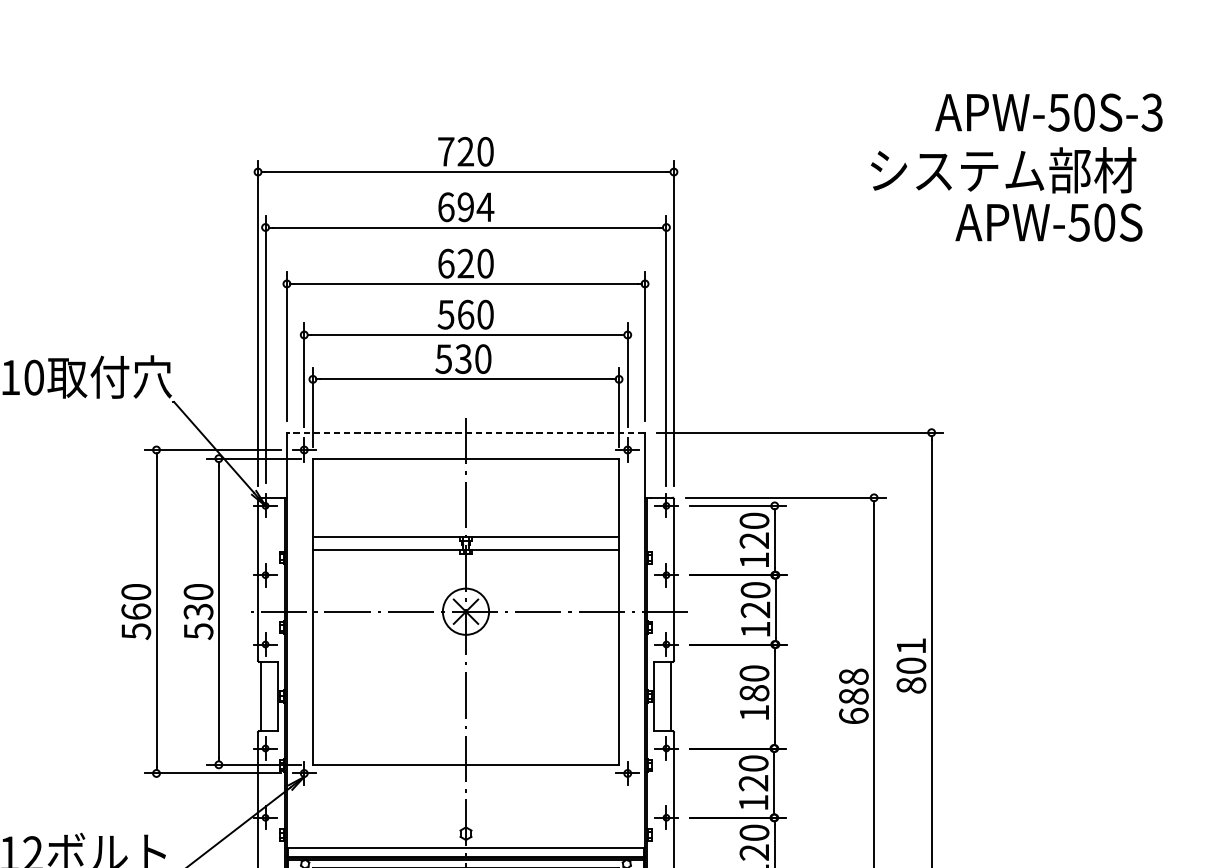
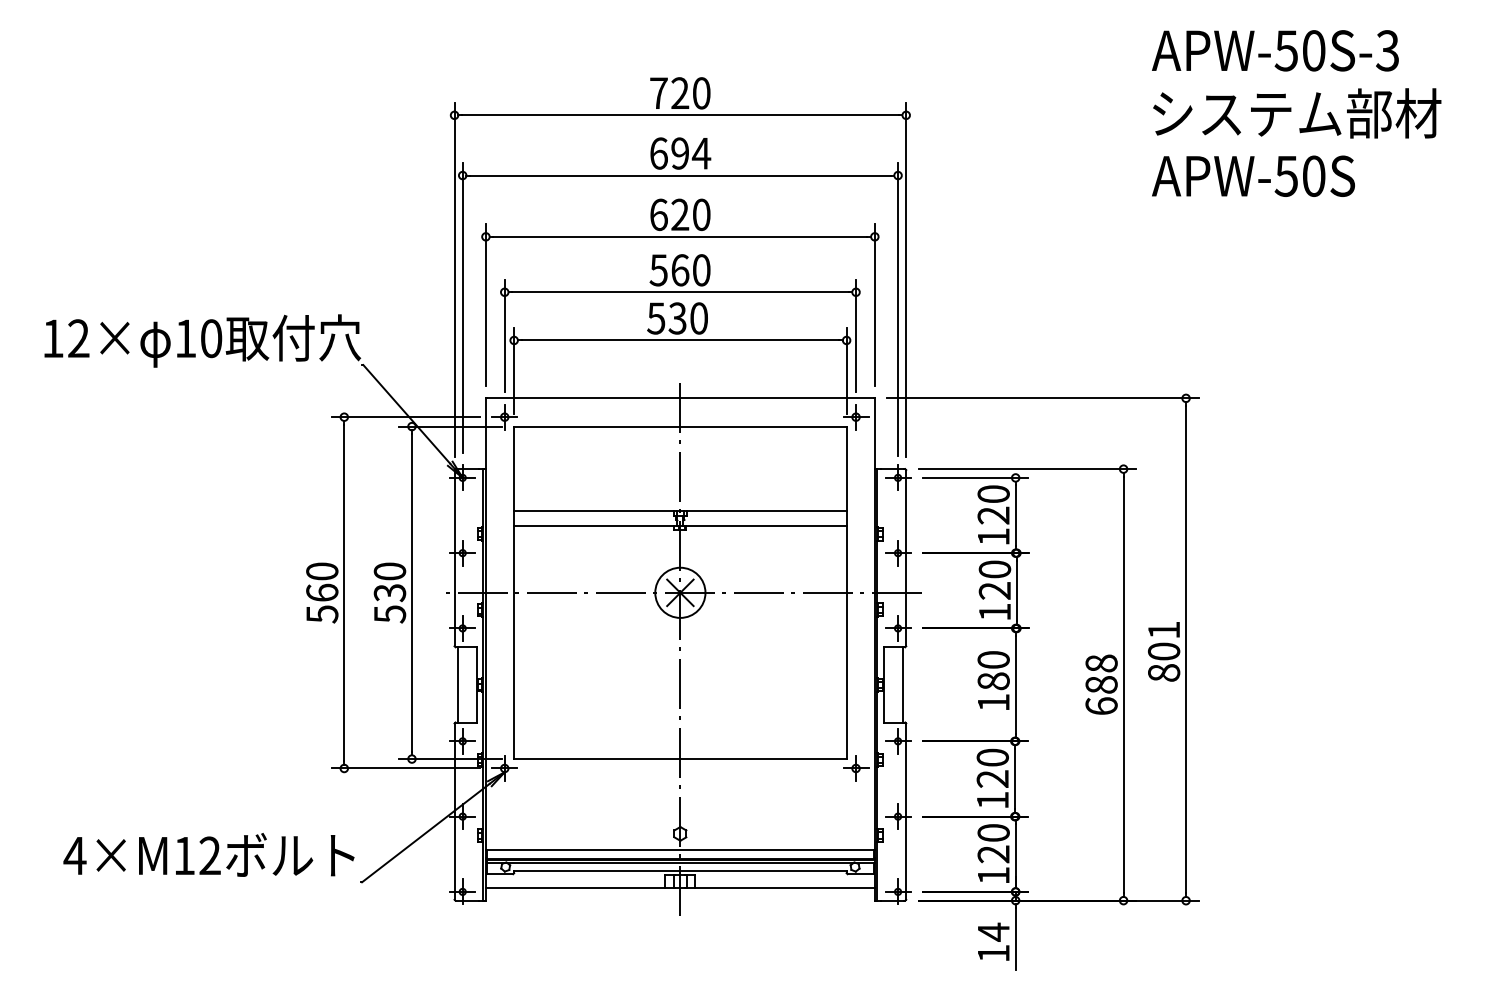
text: (1048, 112) -> (1275, 50), moved
text: (1003, 170) -> (1297, 113), moved
text: (1048, 221) -> (1253, 175), moved
line: (466, 432) -> (680, 398), dashed -> solid

